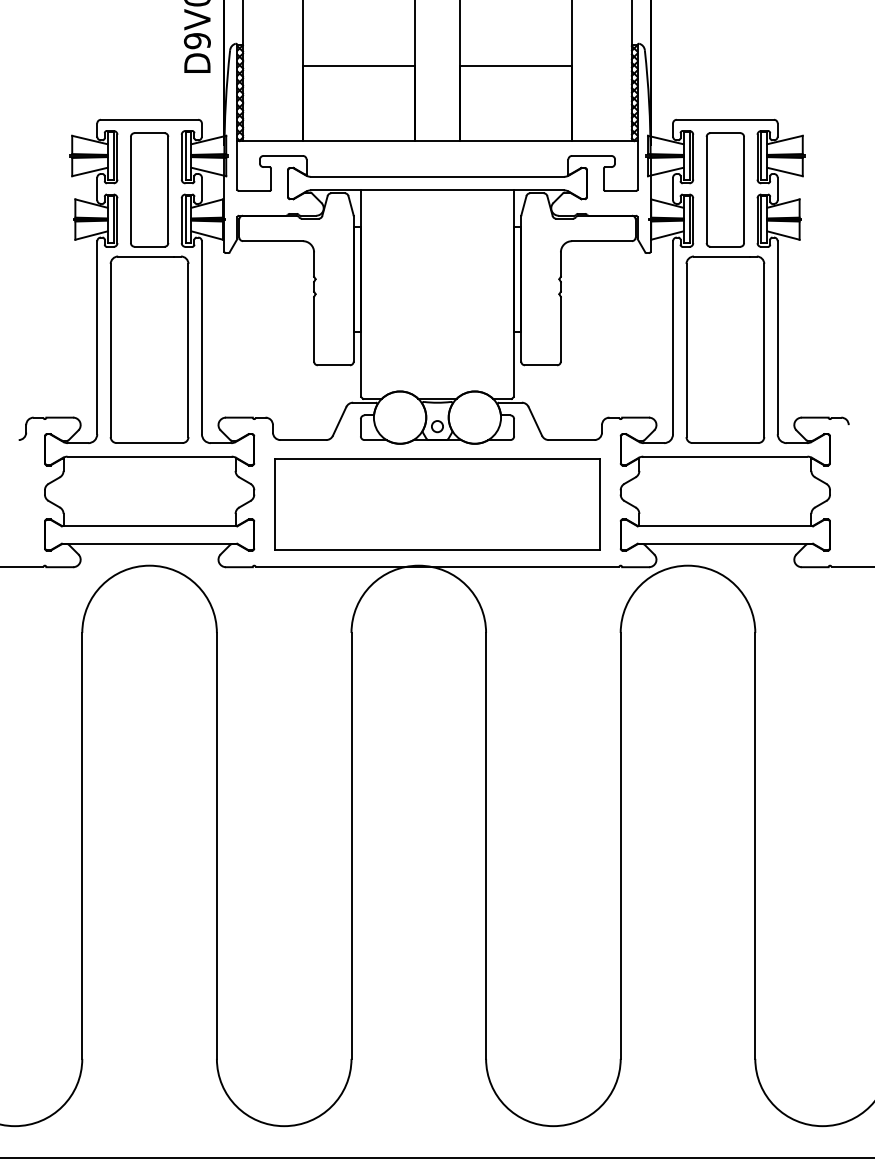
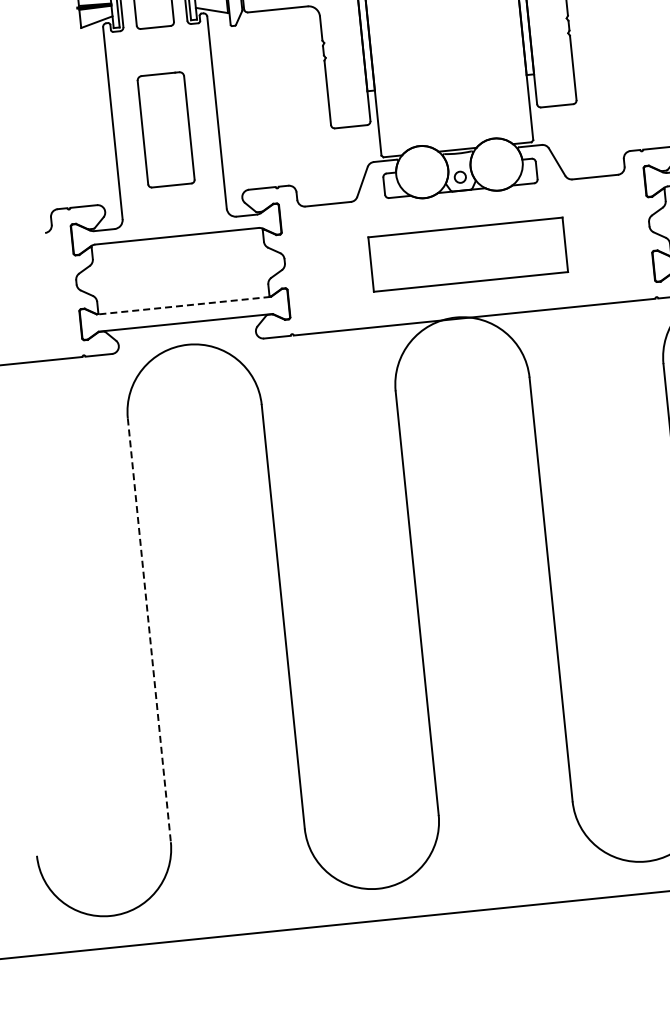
part: (149, 349) -> (166, 129), size x0.6
part: (437, 504) -> (468, 254), size x0.6
line: (149, 526) -> (183, 305), solid -> dashed
line: (82, 845) -> (149, 629), solid -> dashed

